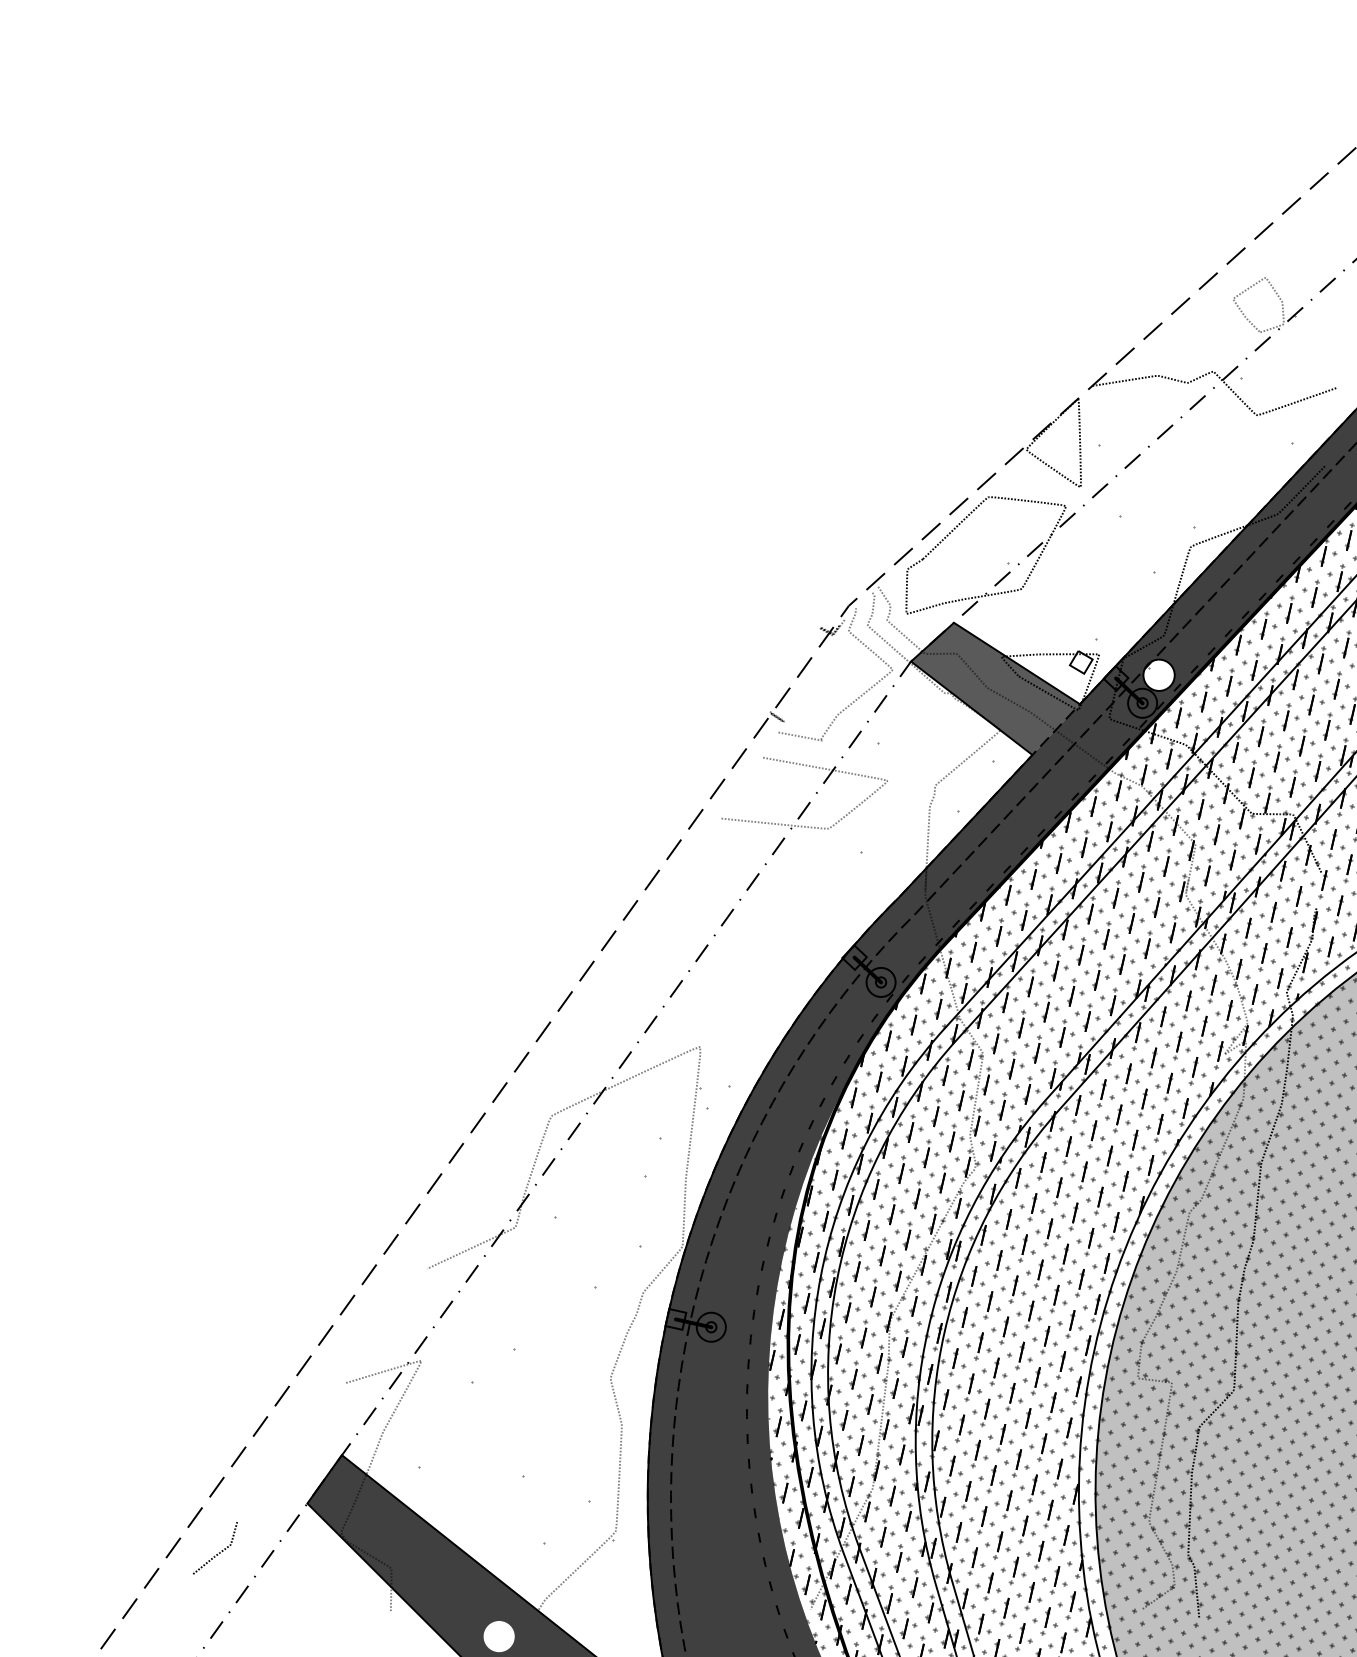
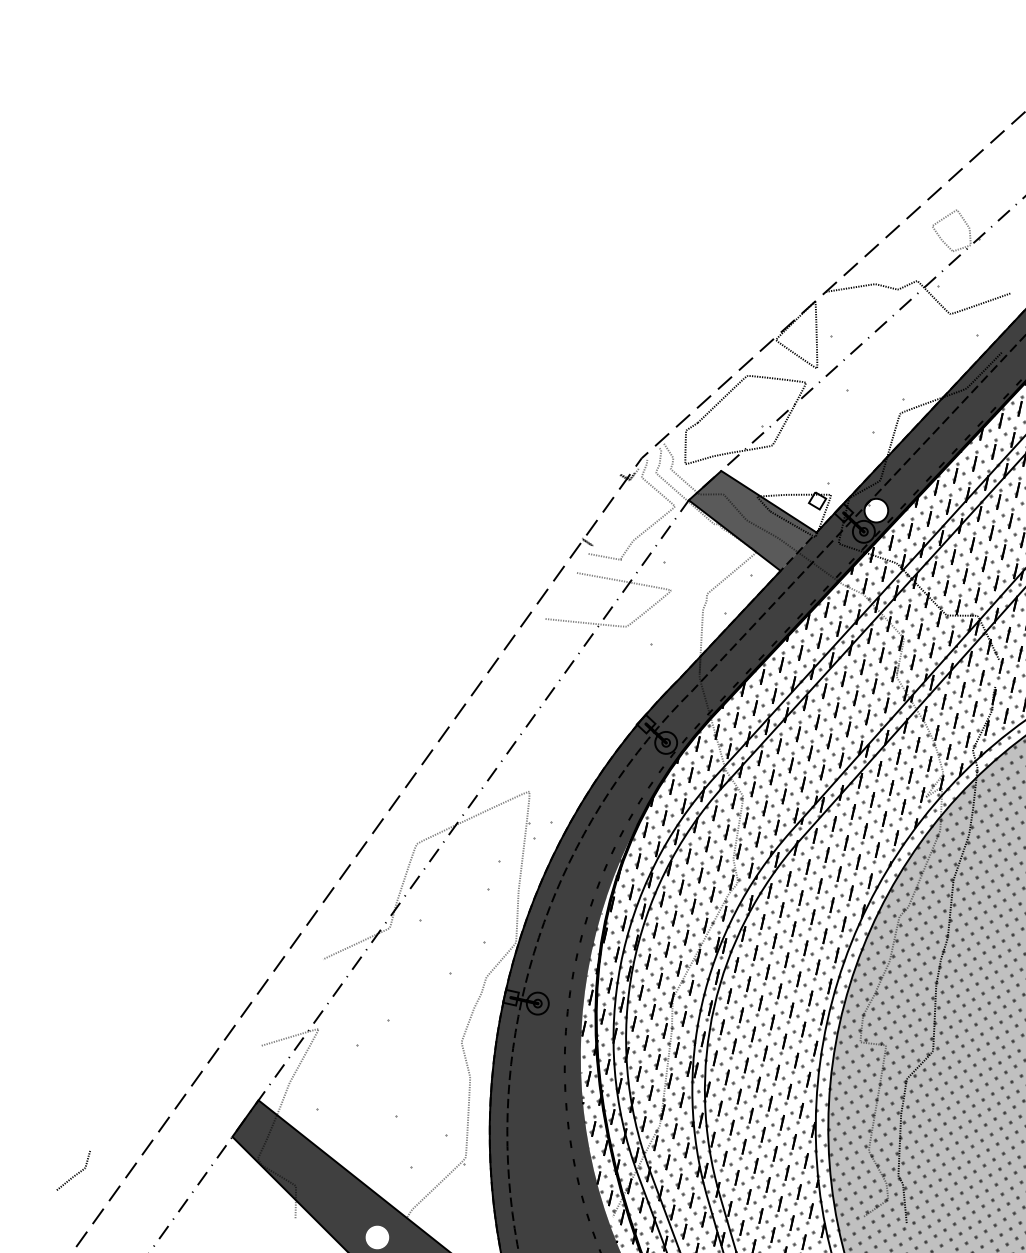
curve: (218, 1552) -> (75, 1173), moved

